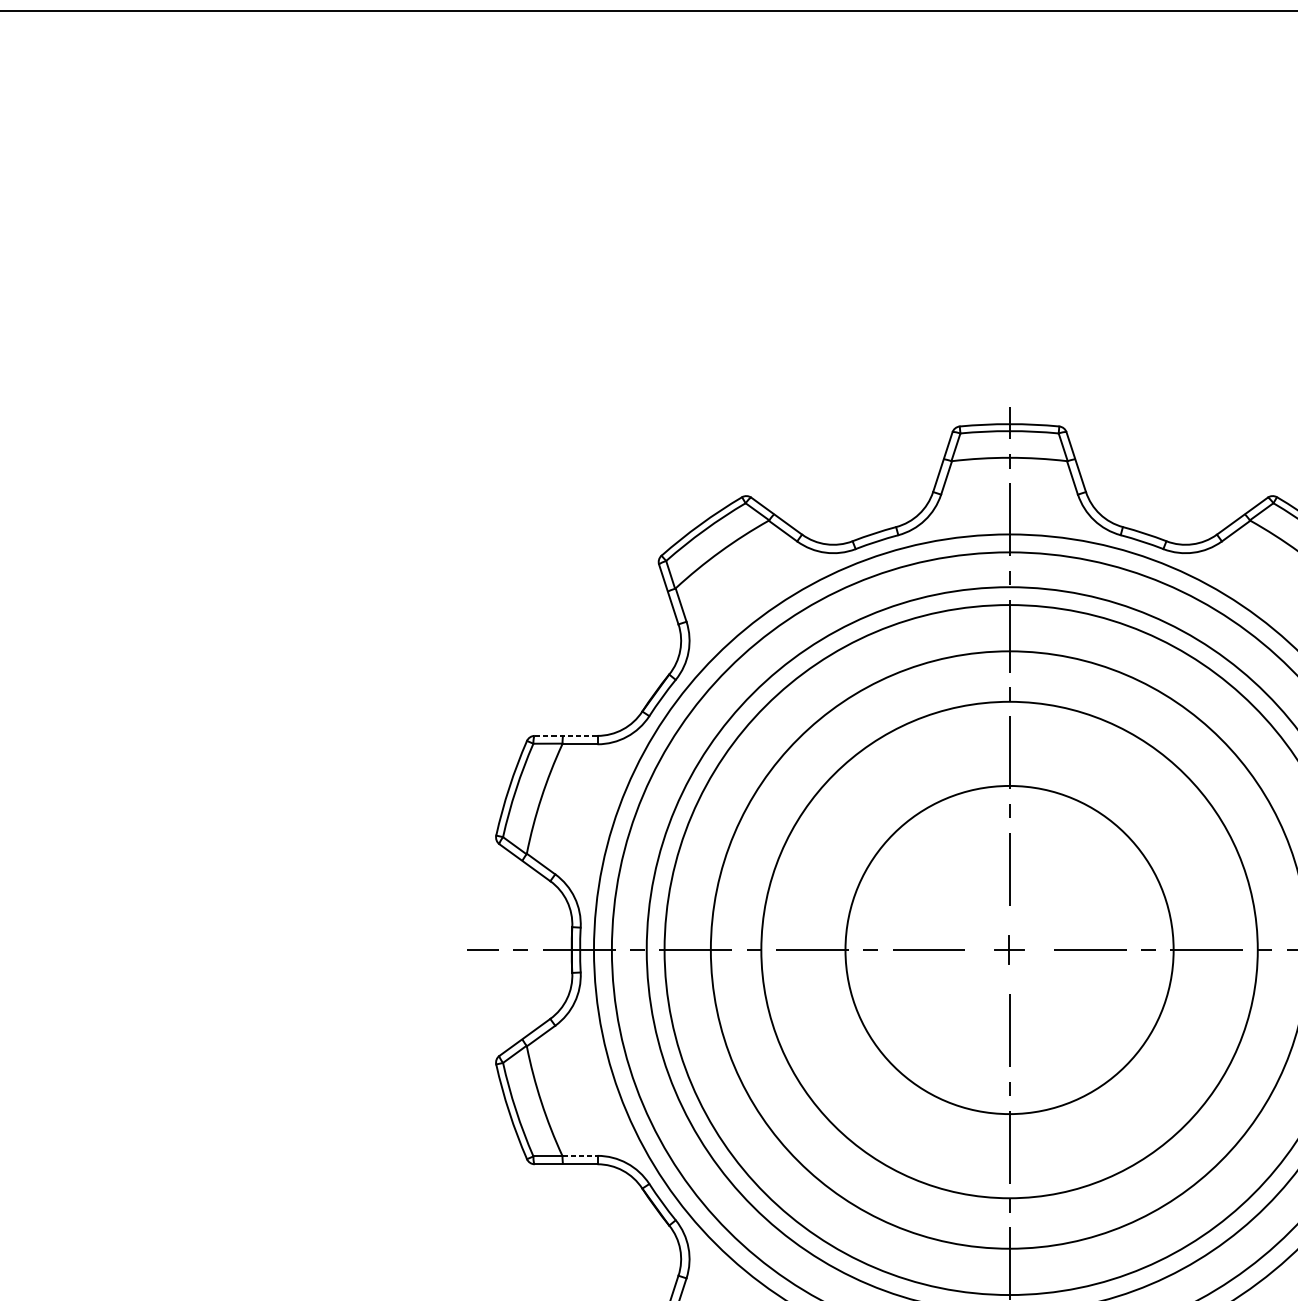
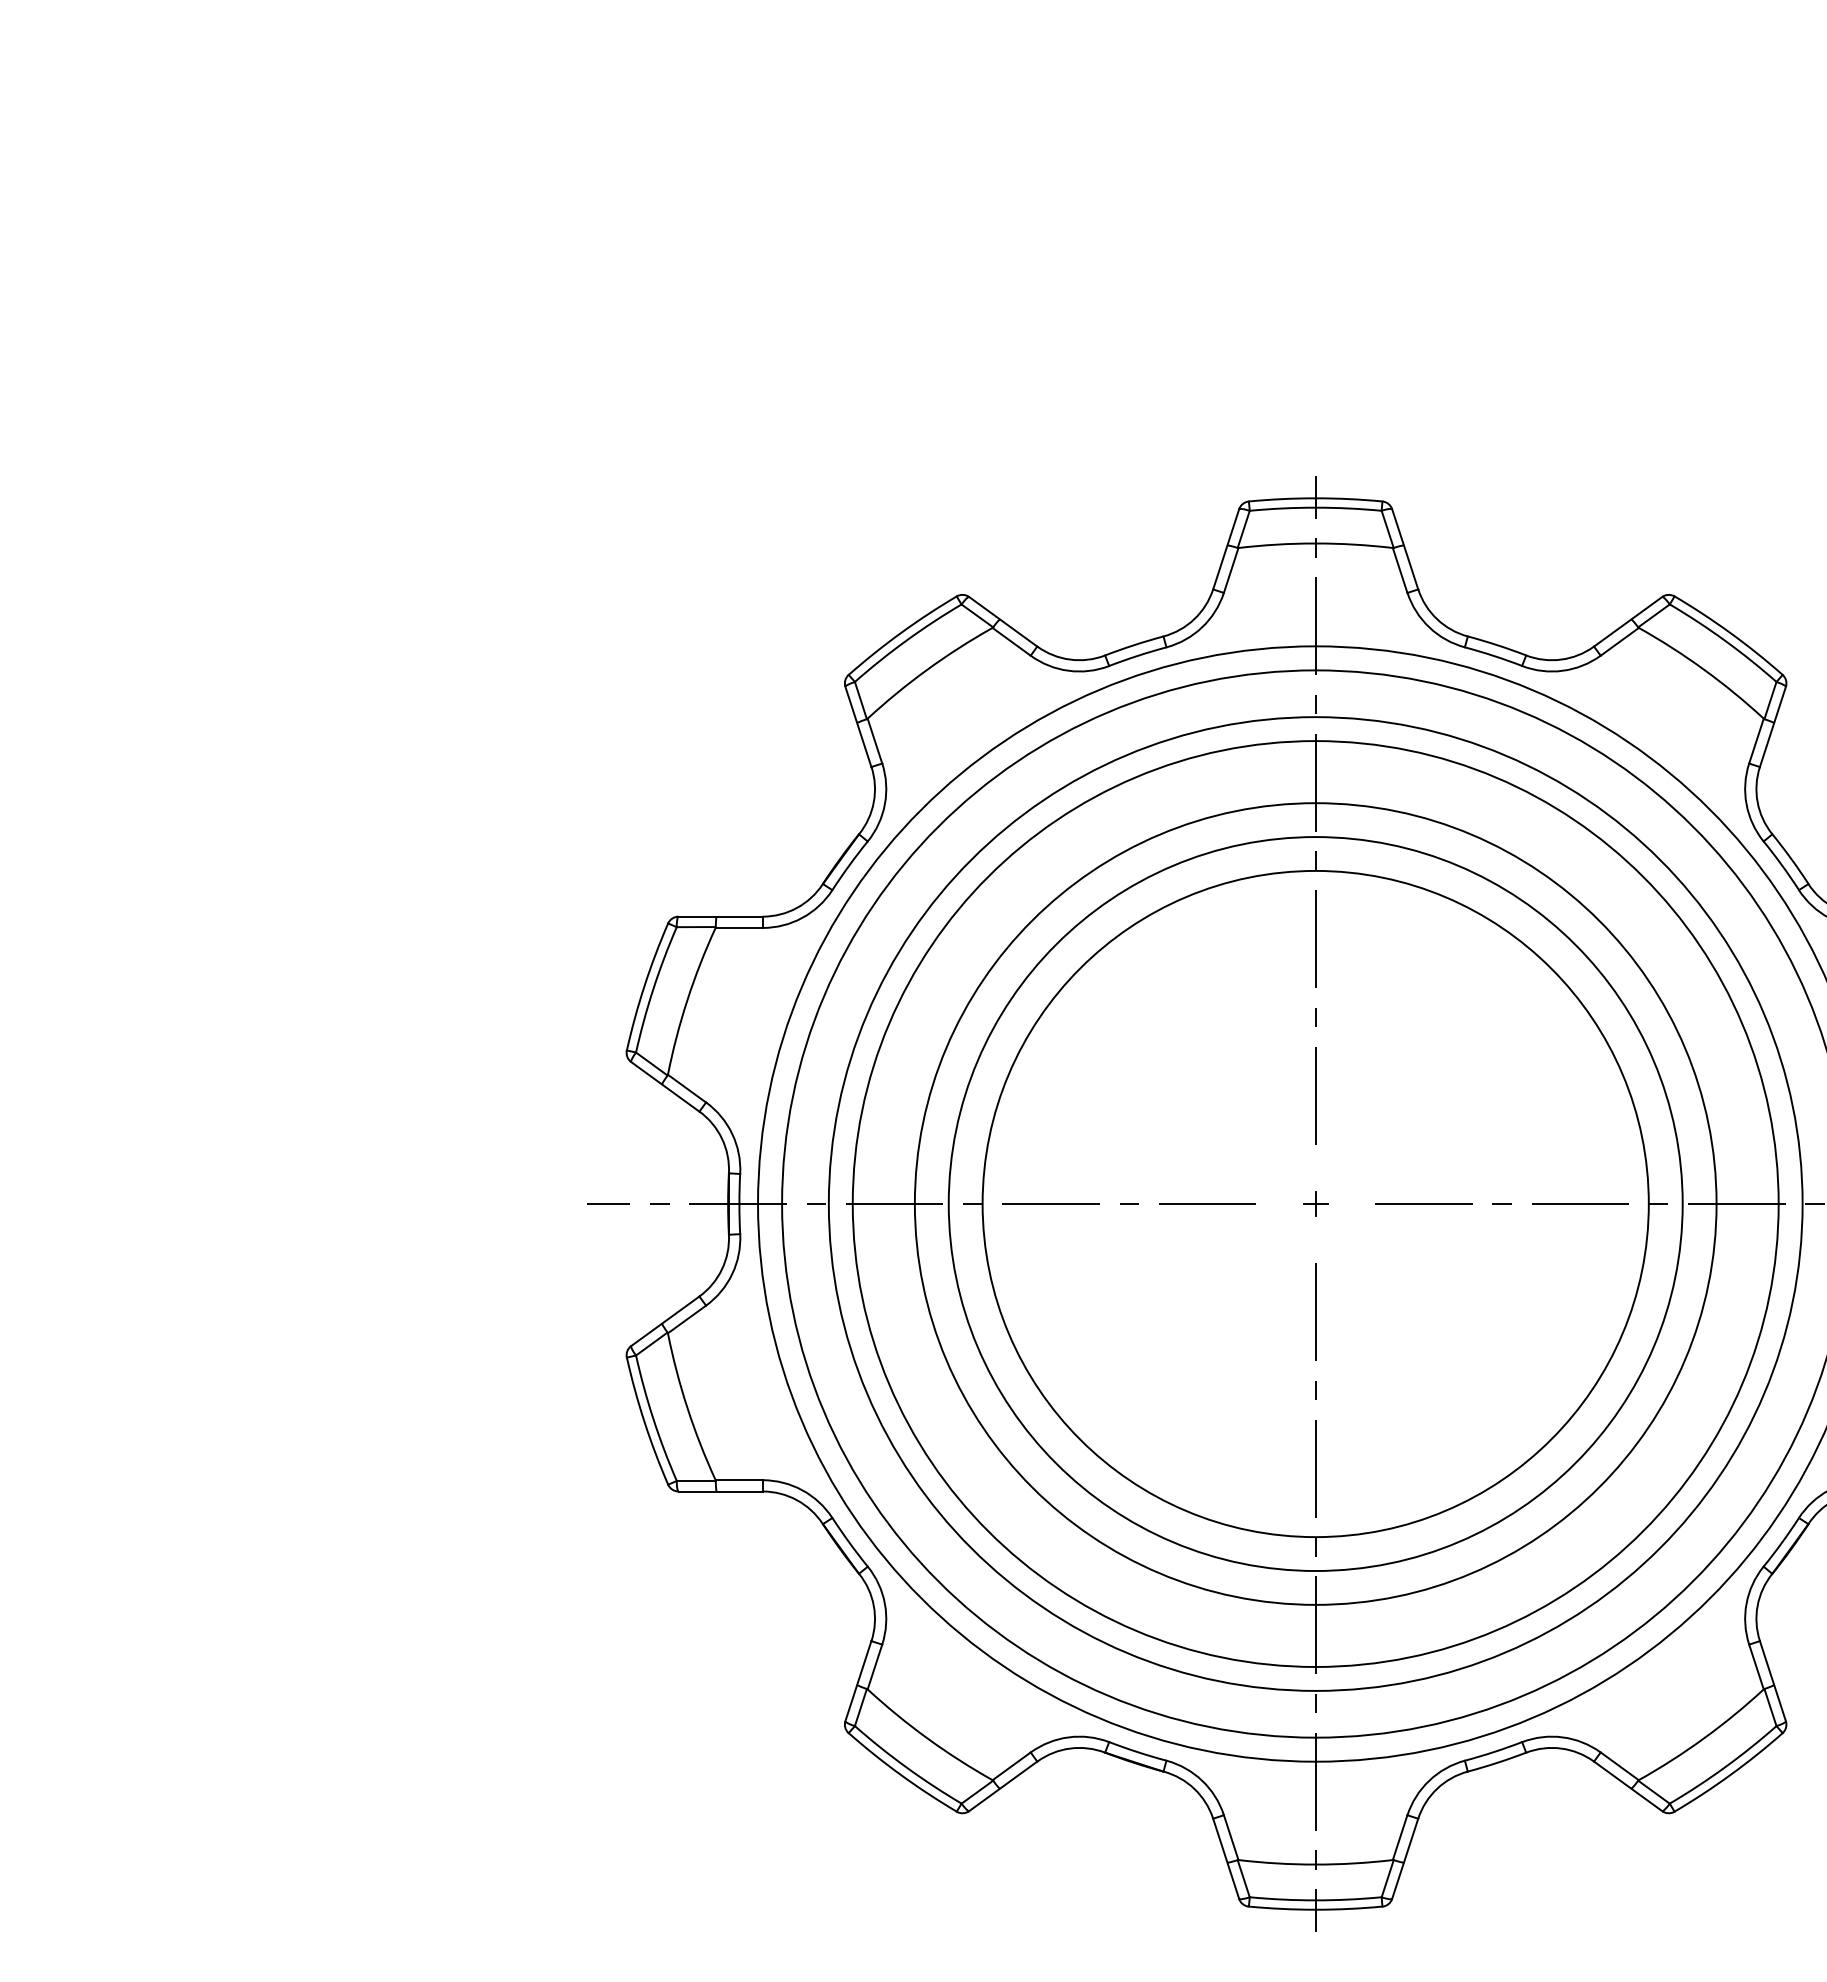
line: (566, 735) -> (720, 916), dashed -> solid
part: (1009, 949) -> (1315, 1203), size x0.62
circle: (1009, 950) -> (1315, 1204), size x1.67
line: (580, 1156) -> (739, 1480), dashed -> solid

